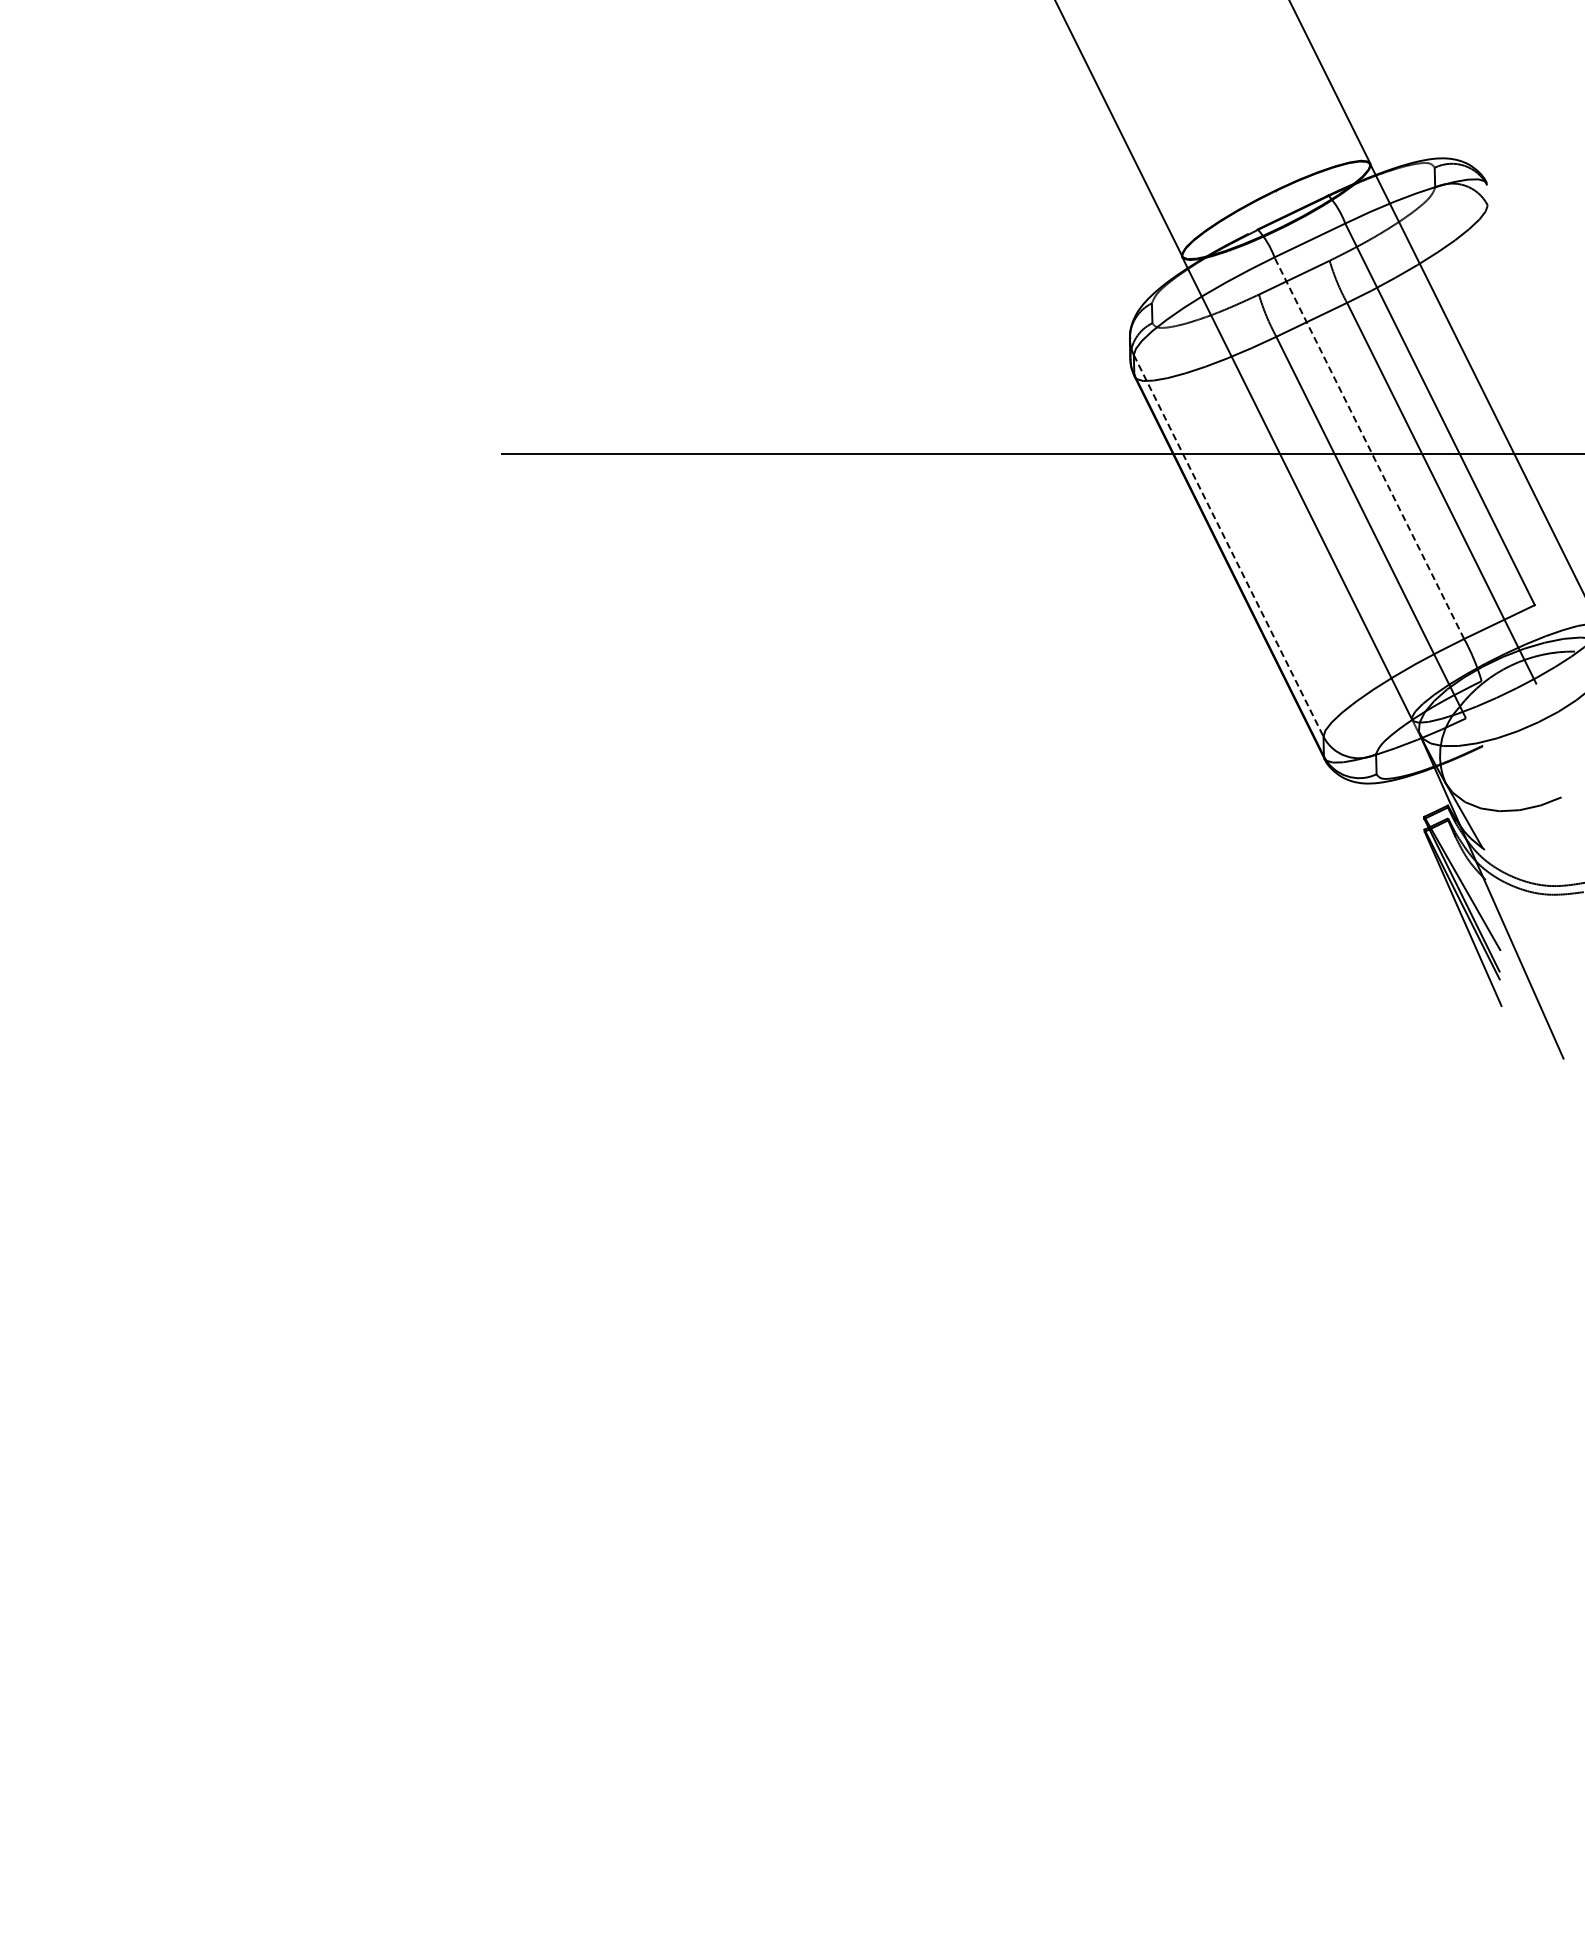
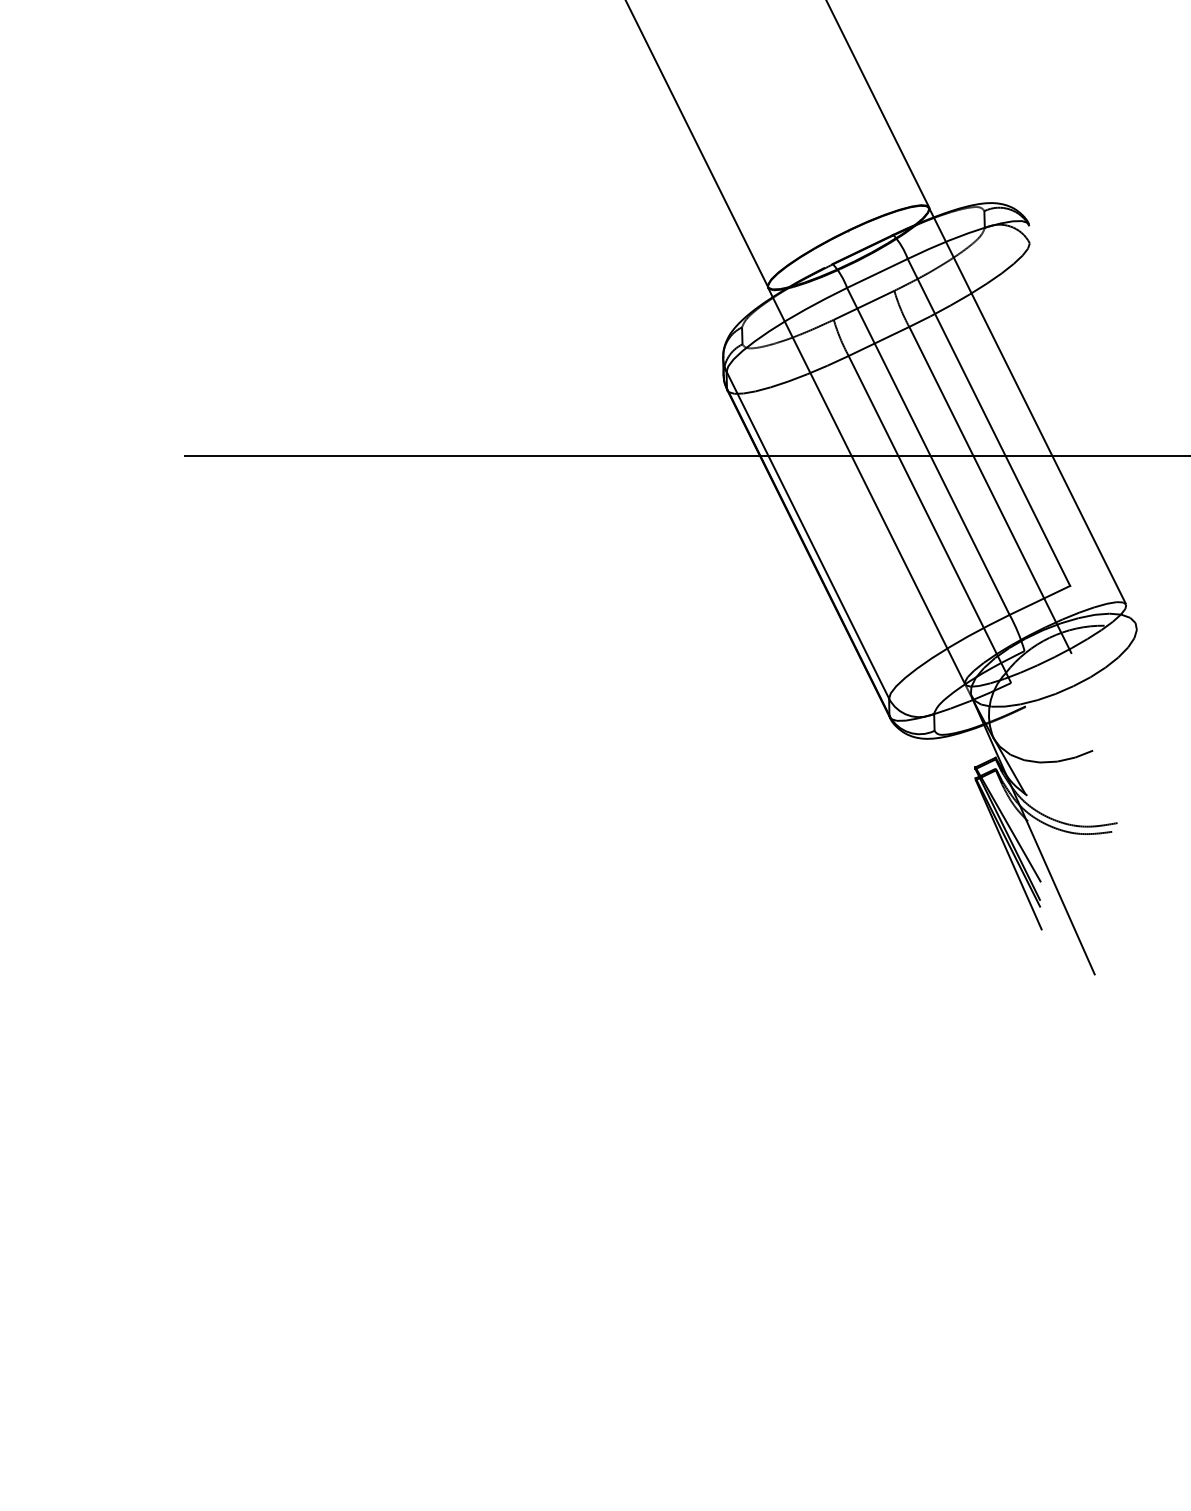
line: (1369, 447) -> (928, 450), dashed -> solid
line: (1228, 546) -> (807, 535), dashed -> solid

